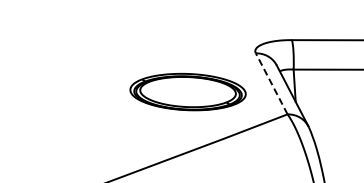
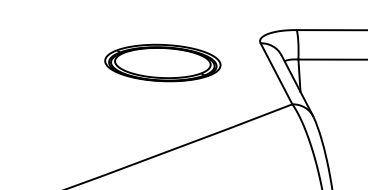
line: (271, 83) -> (276, 73), dashed -> solid
part: (187, 91) -> (162, 62), moved

